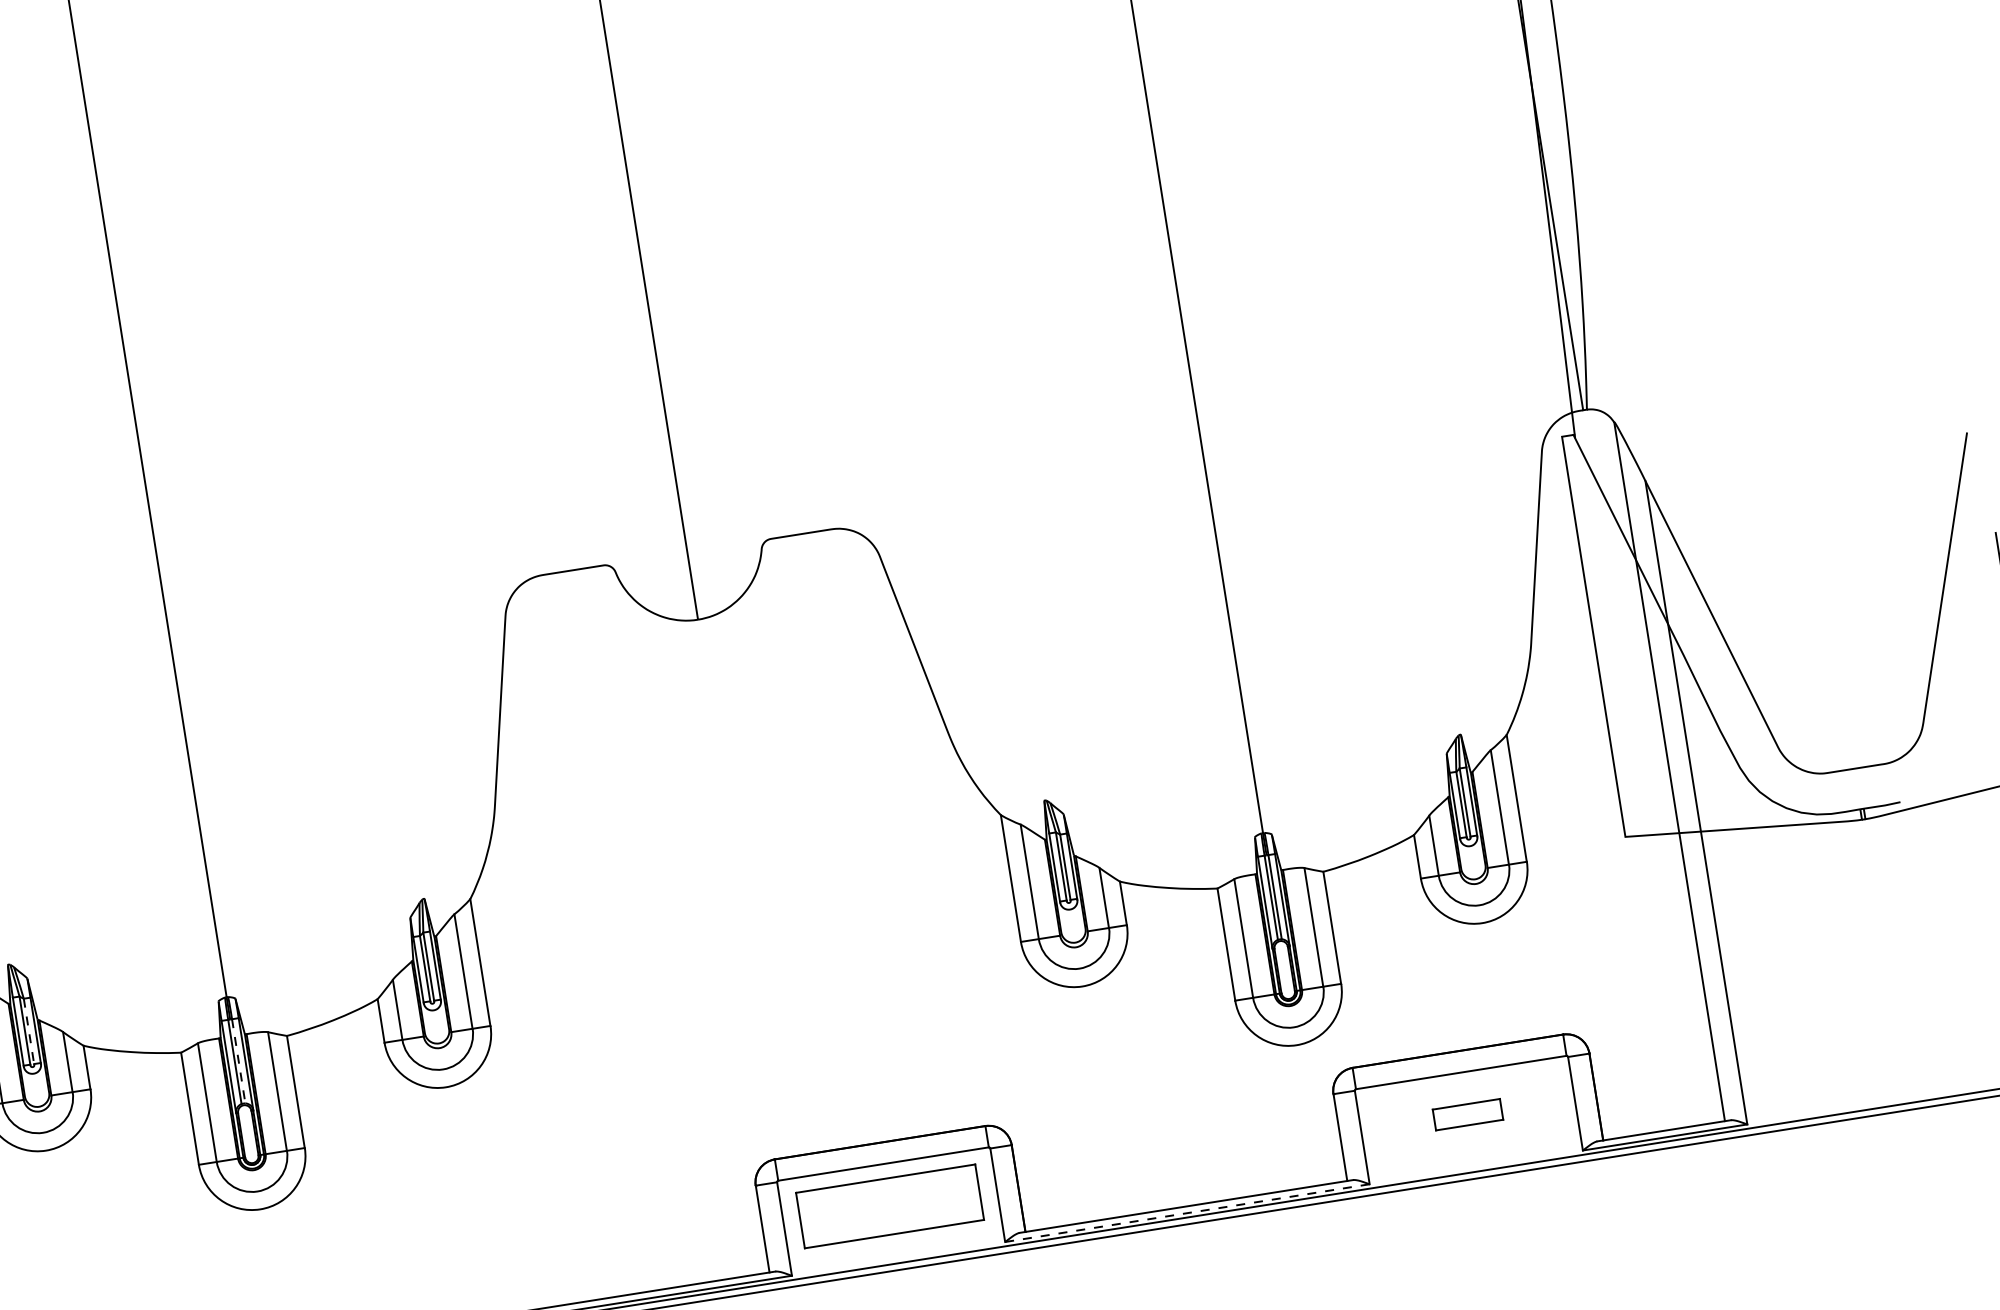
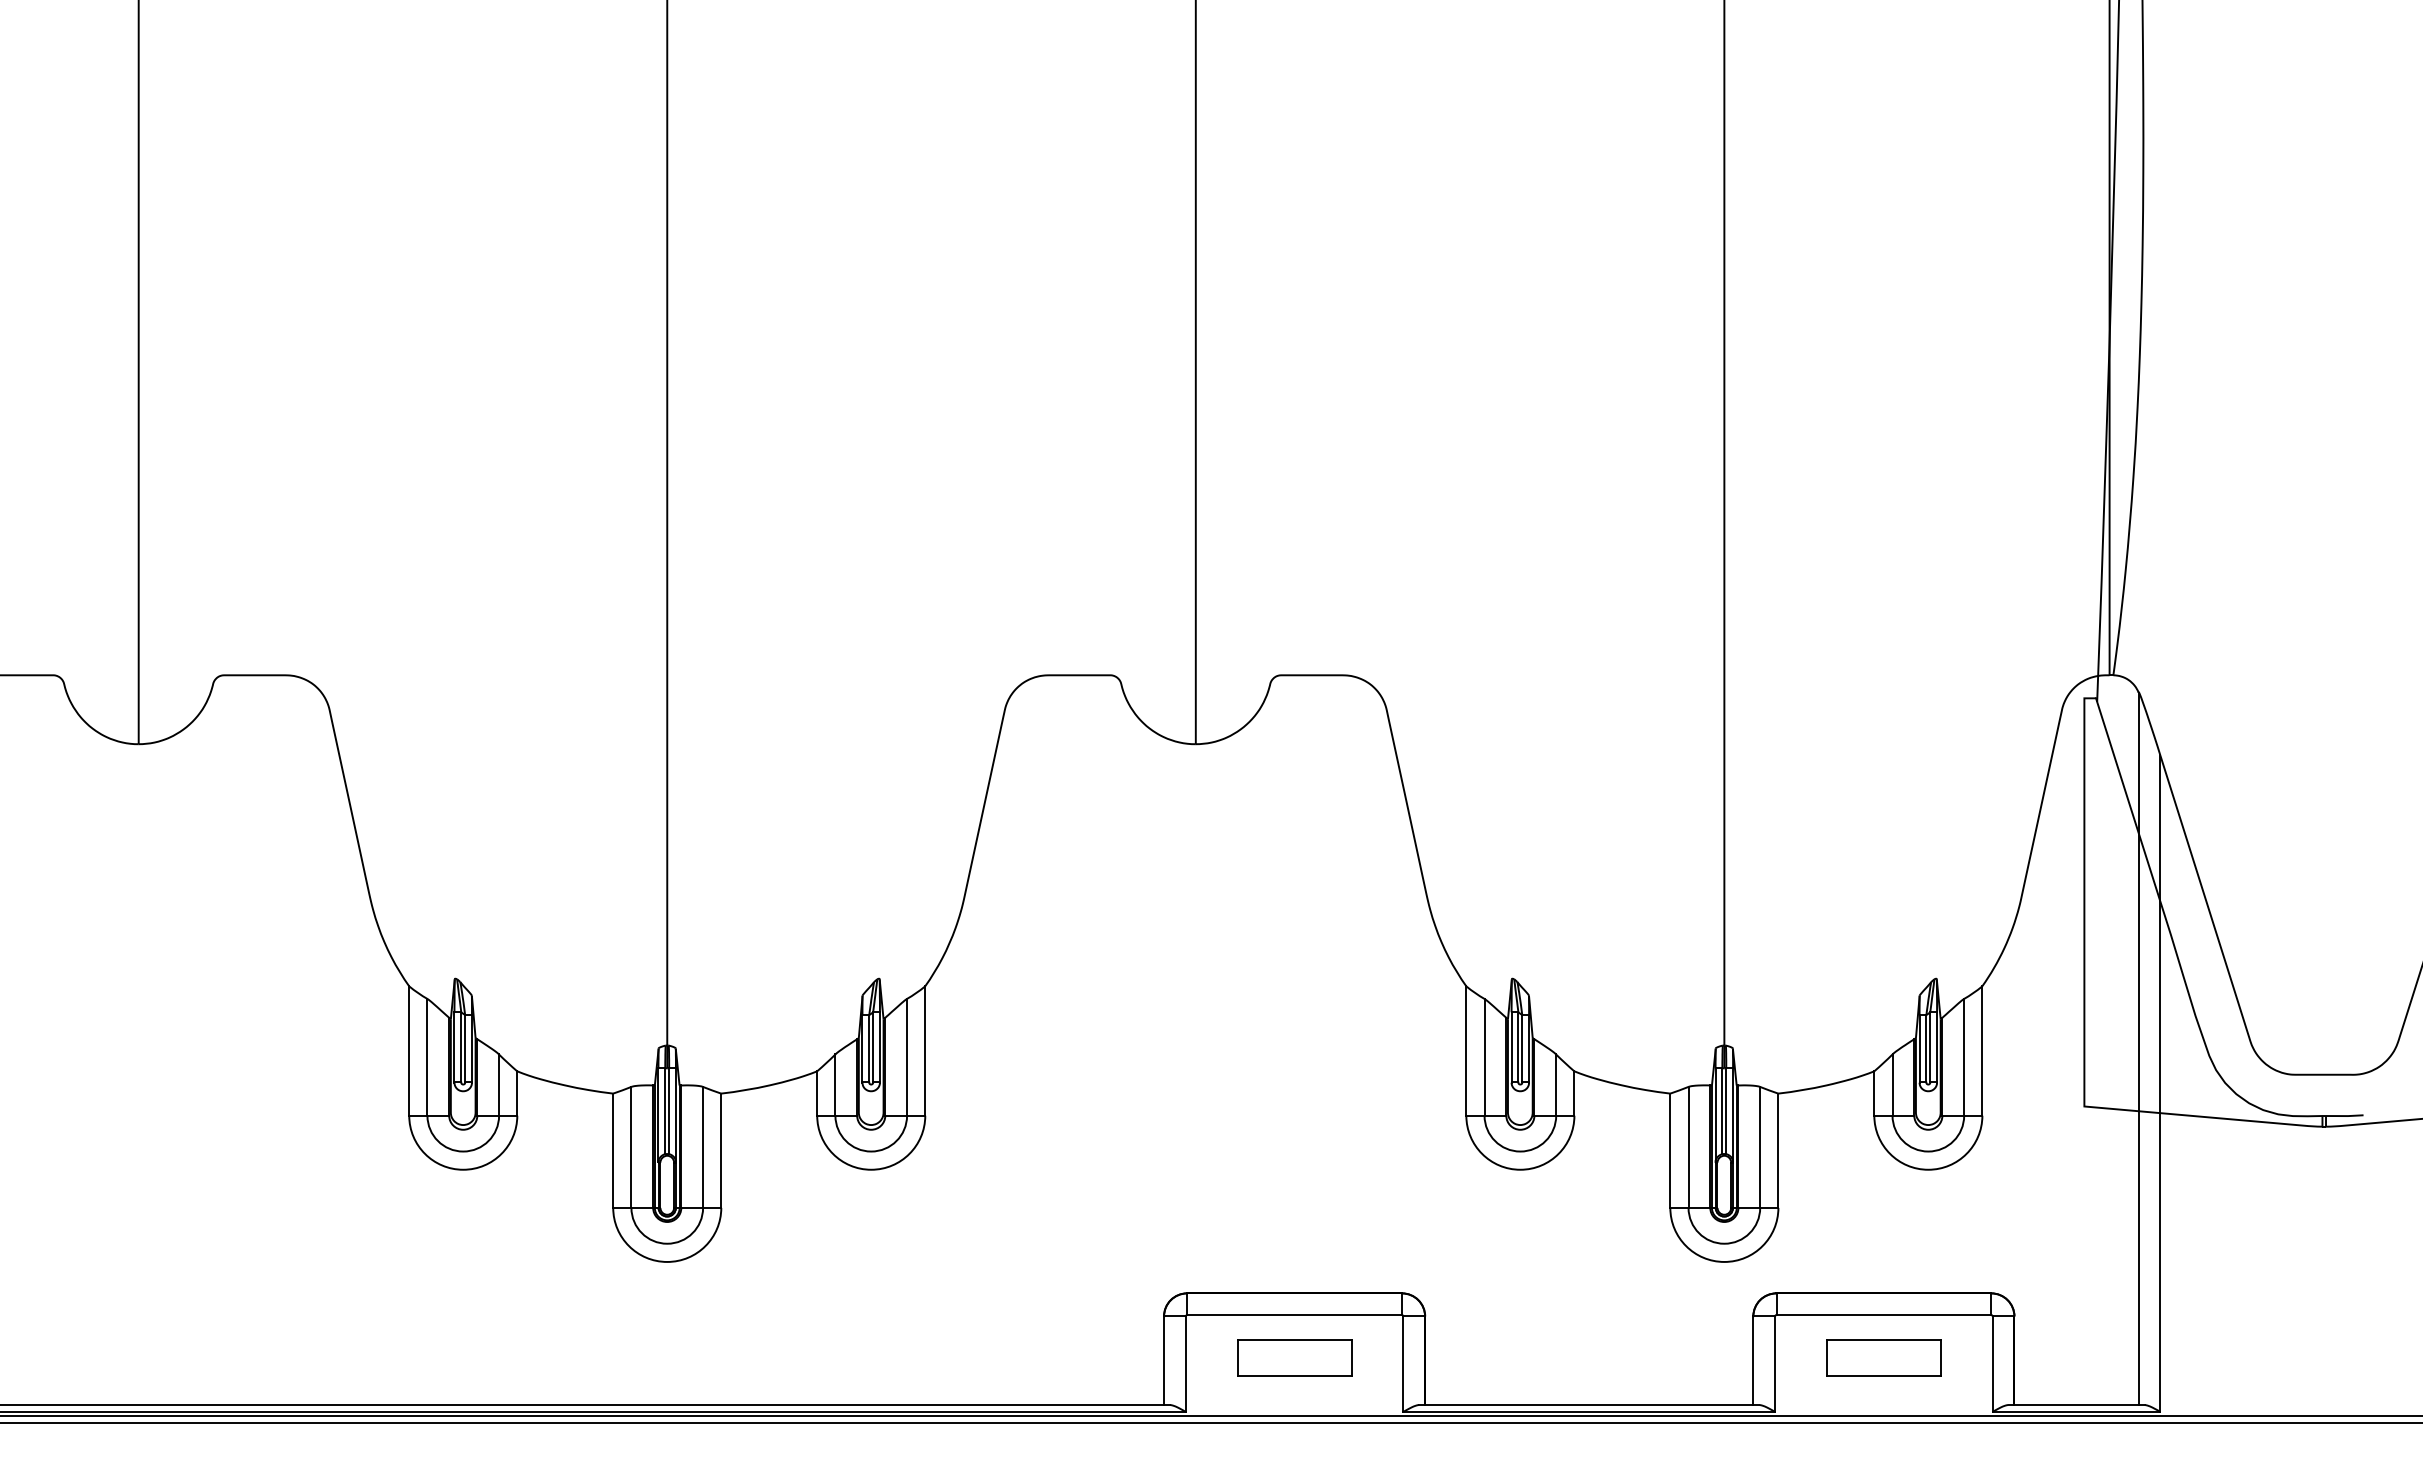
line: (29, 1031) -> (465, 1048), dashed -> solid
line: (239, 1061) -> (669, 1111), dashed -> solid
part: (1467, 1114) -> (1883, 1357), size x1.67
part: (890, 1205) -> (1294, 1357), size x0.62
line: (1187, 1212) -> (1589, 1411), dashed -> solid

